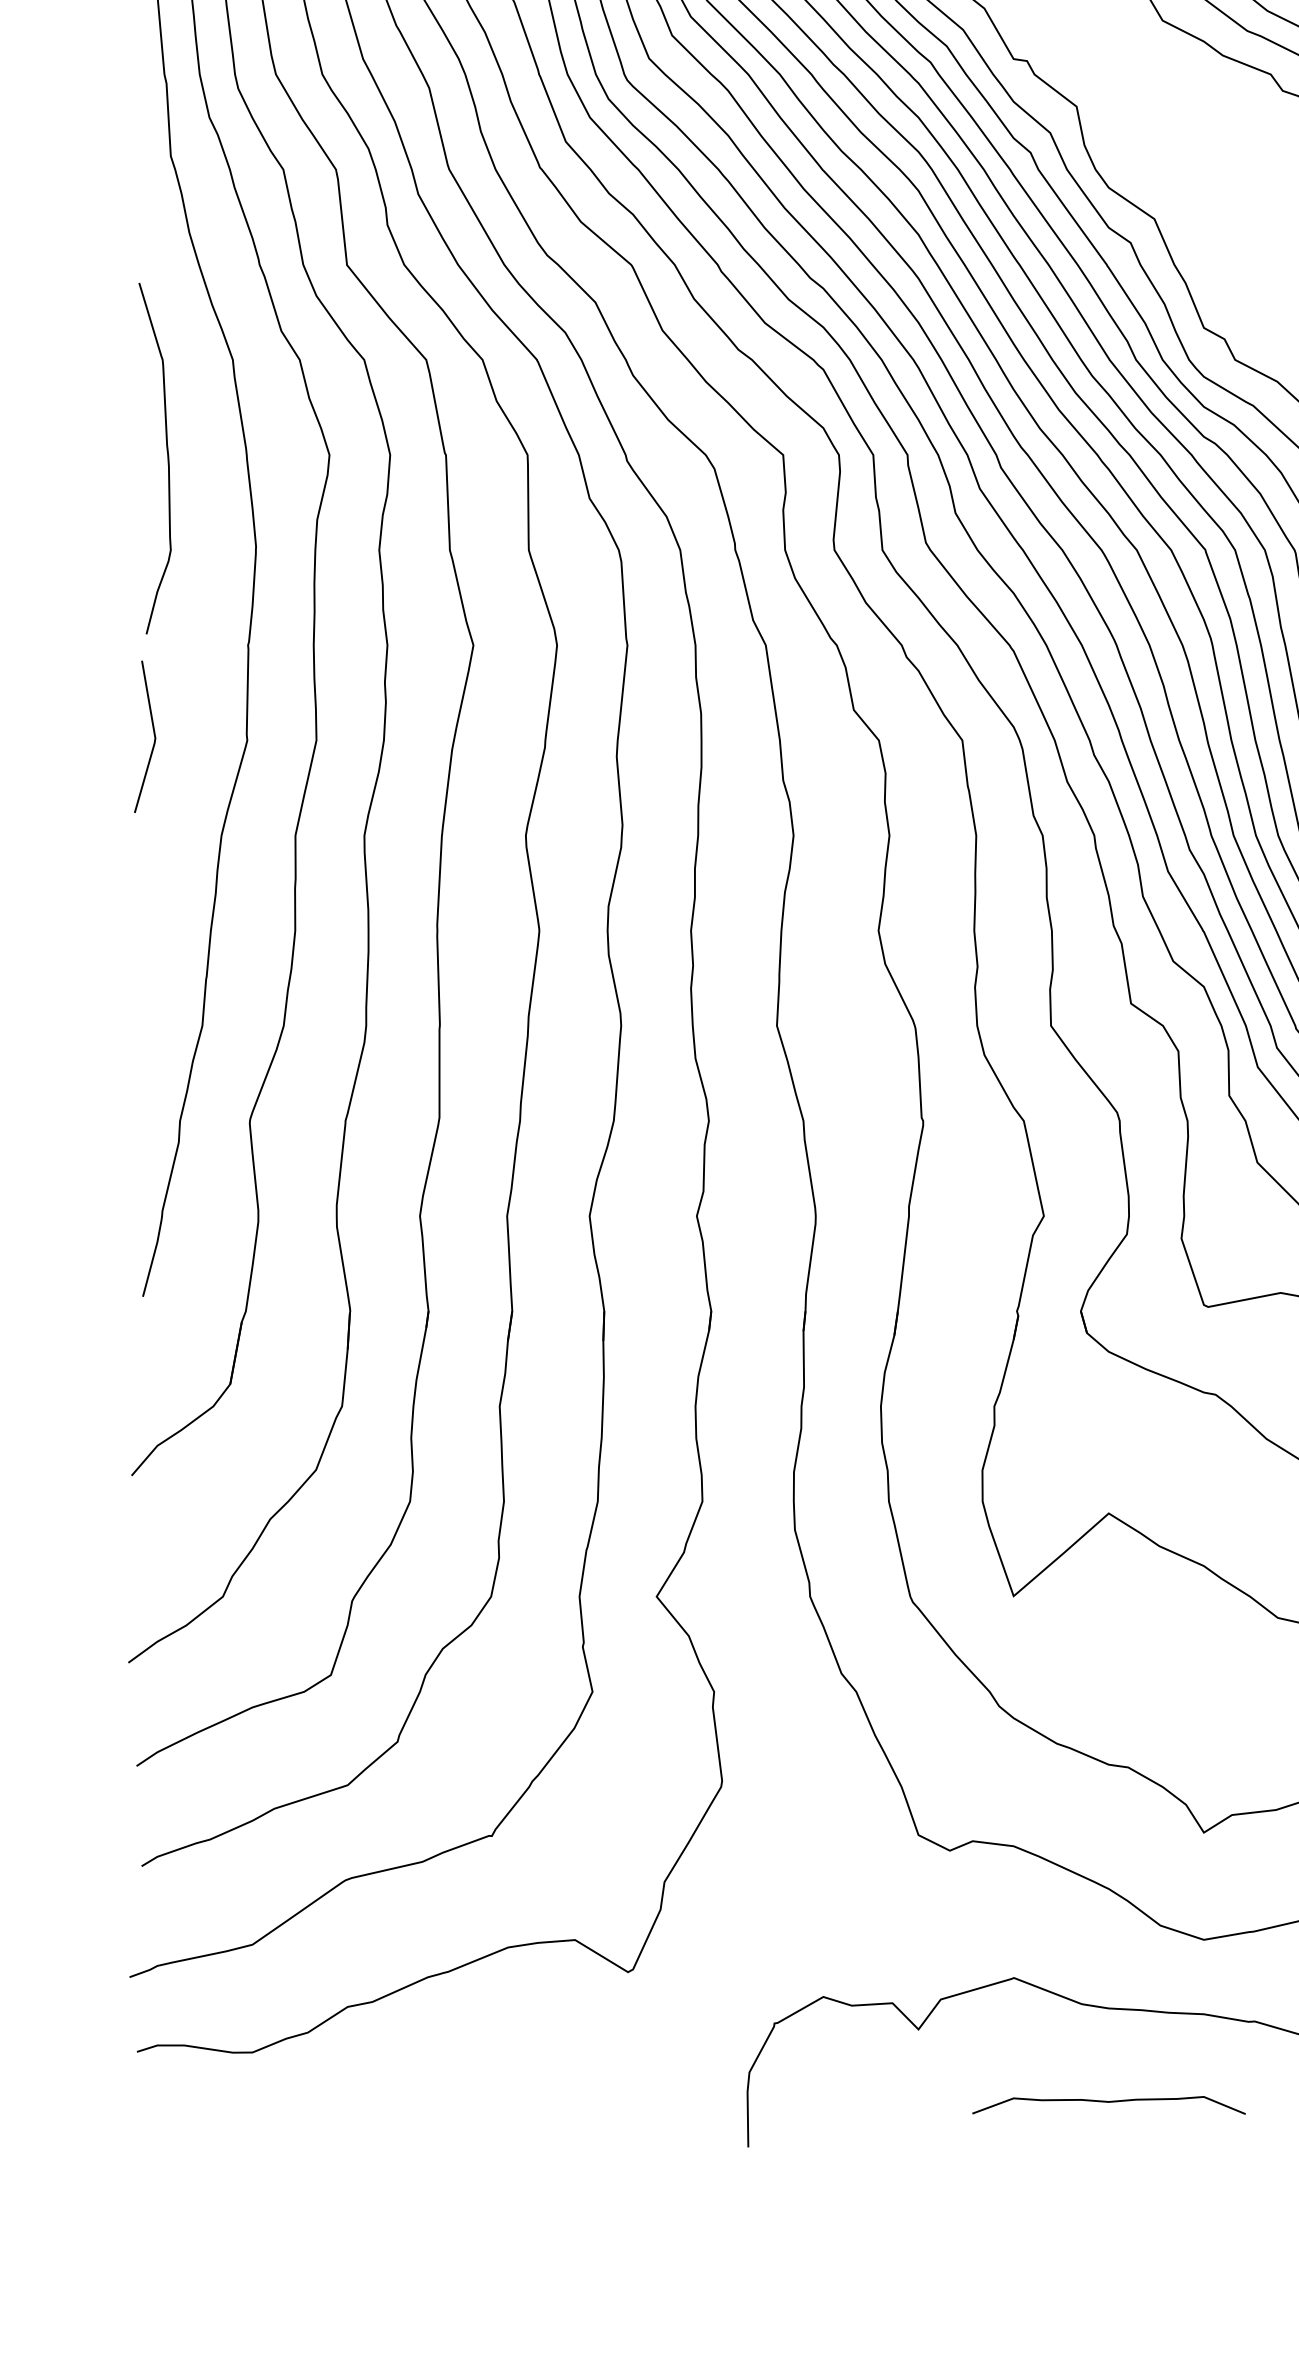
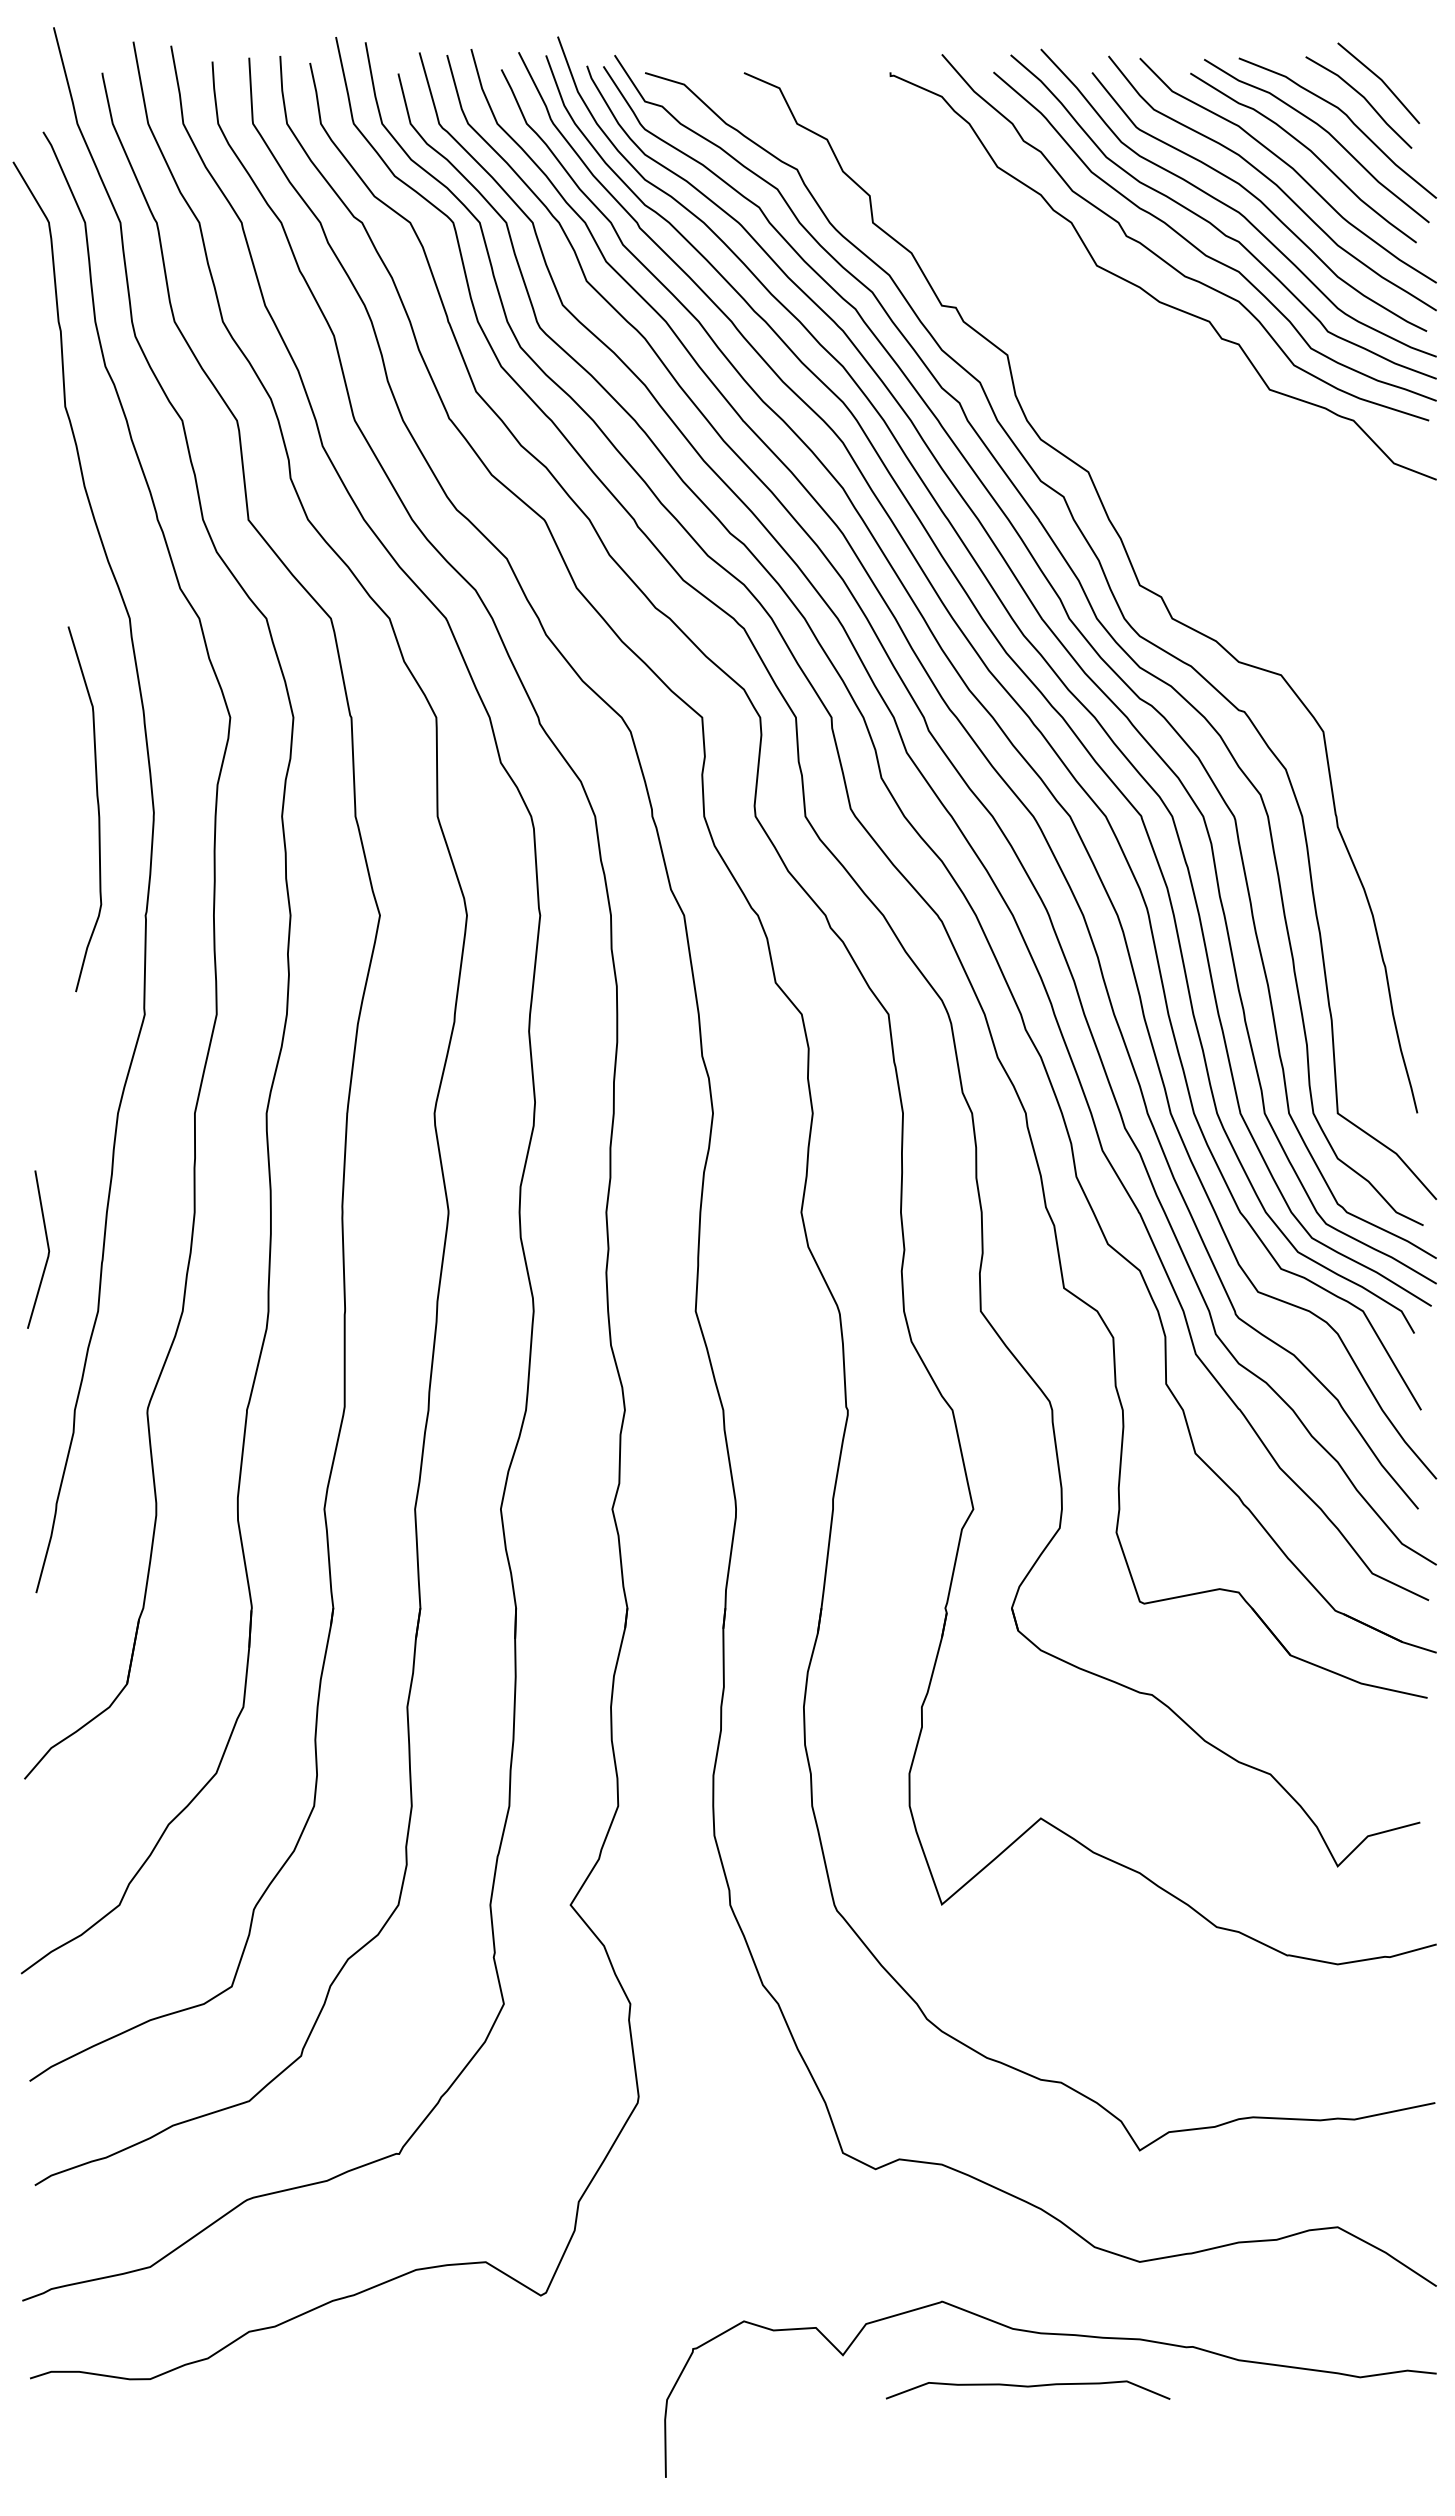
curve: (167, 458) -> (97, 809), moved
line: (153, 735) -> (47, 1248), moved
curve: (1108, 2102) -> (1027, 2387), moved

